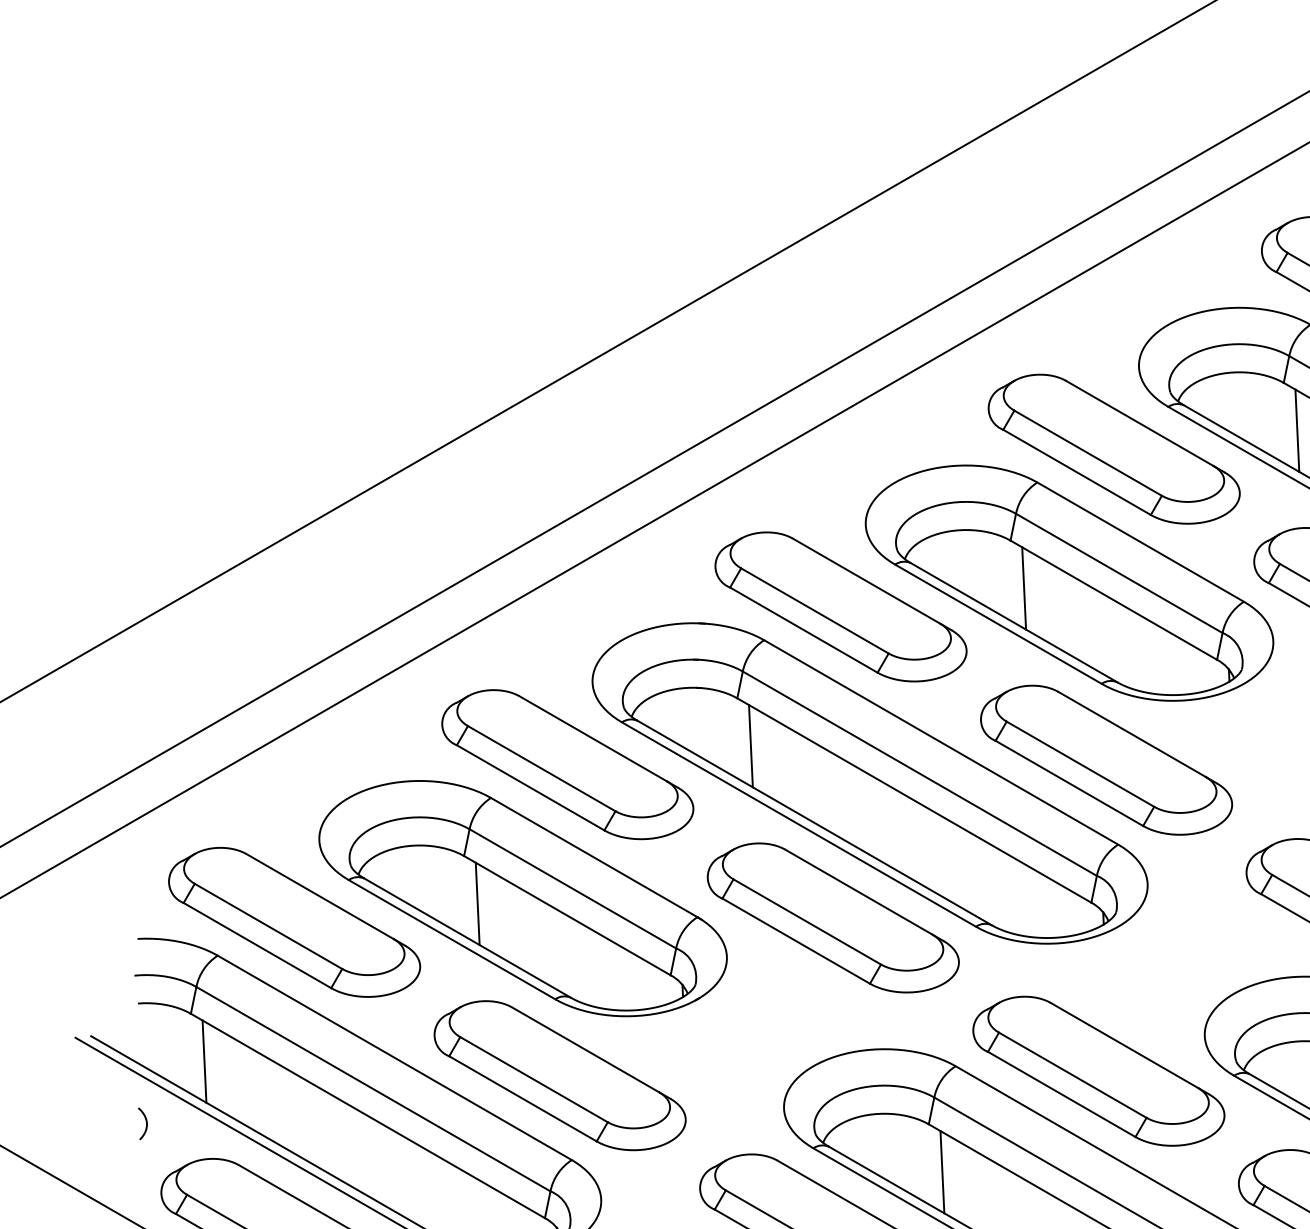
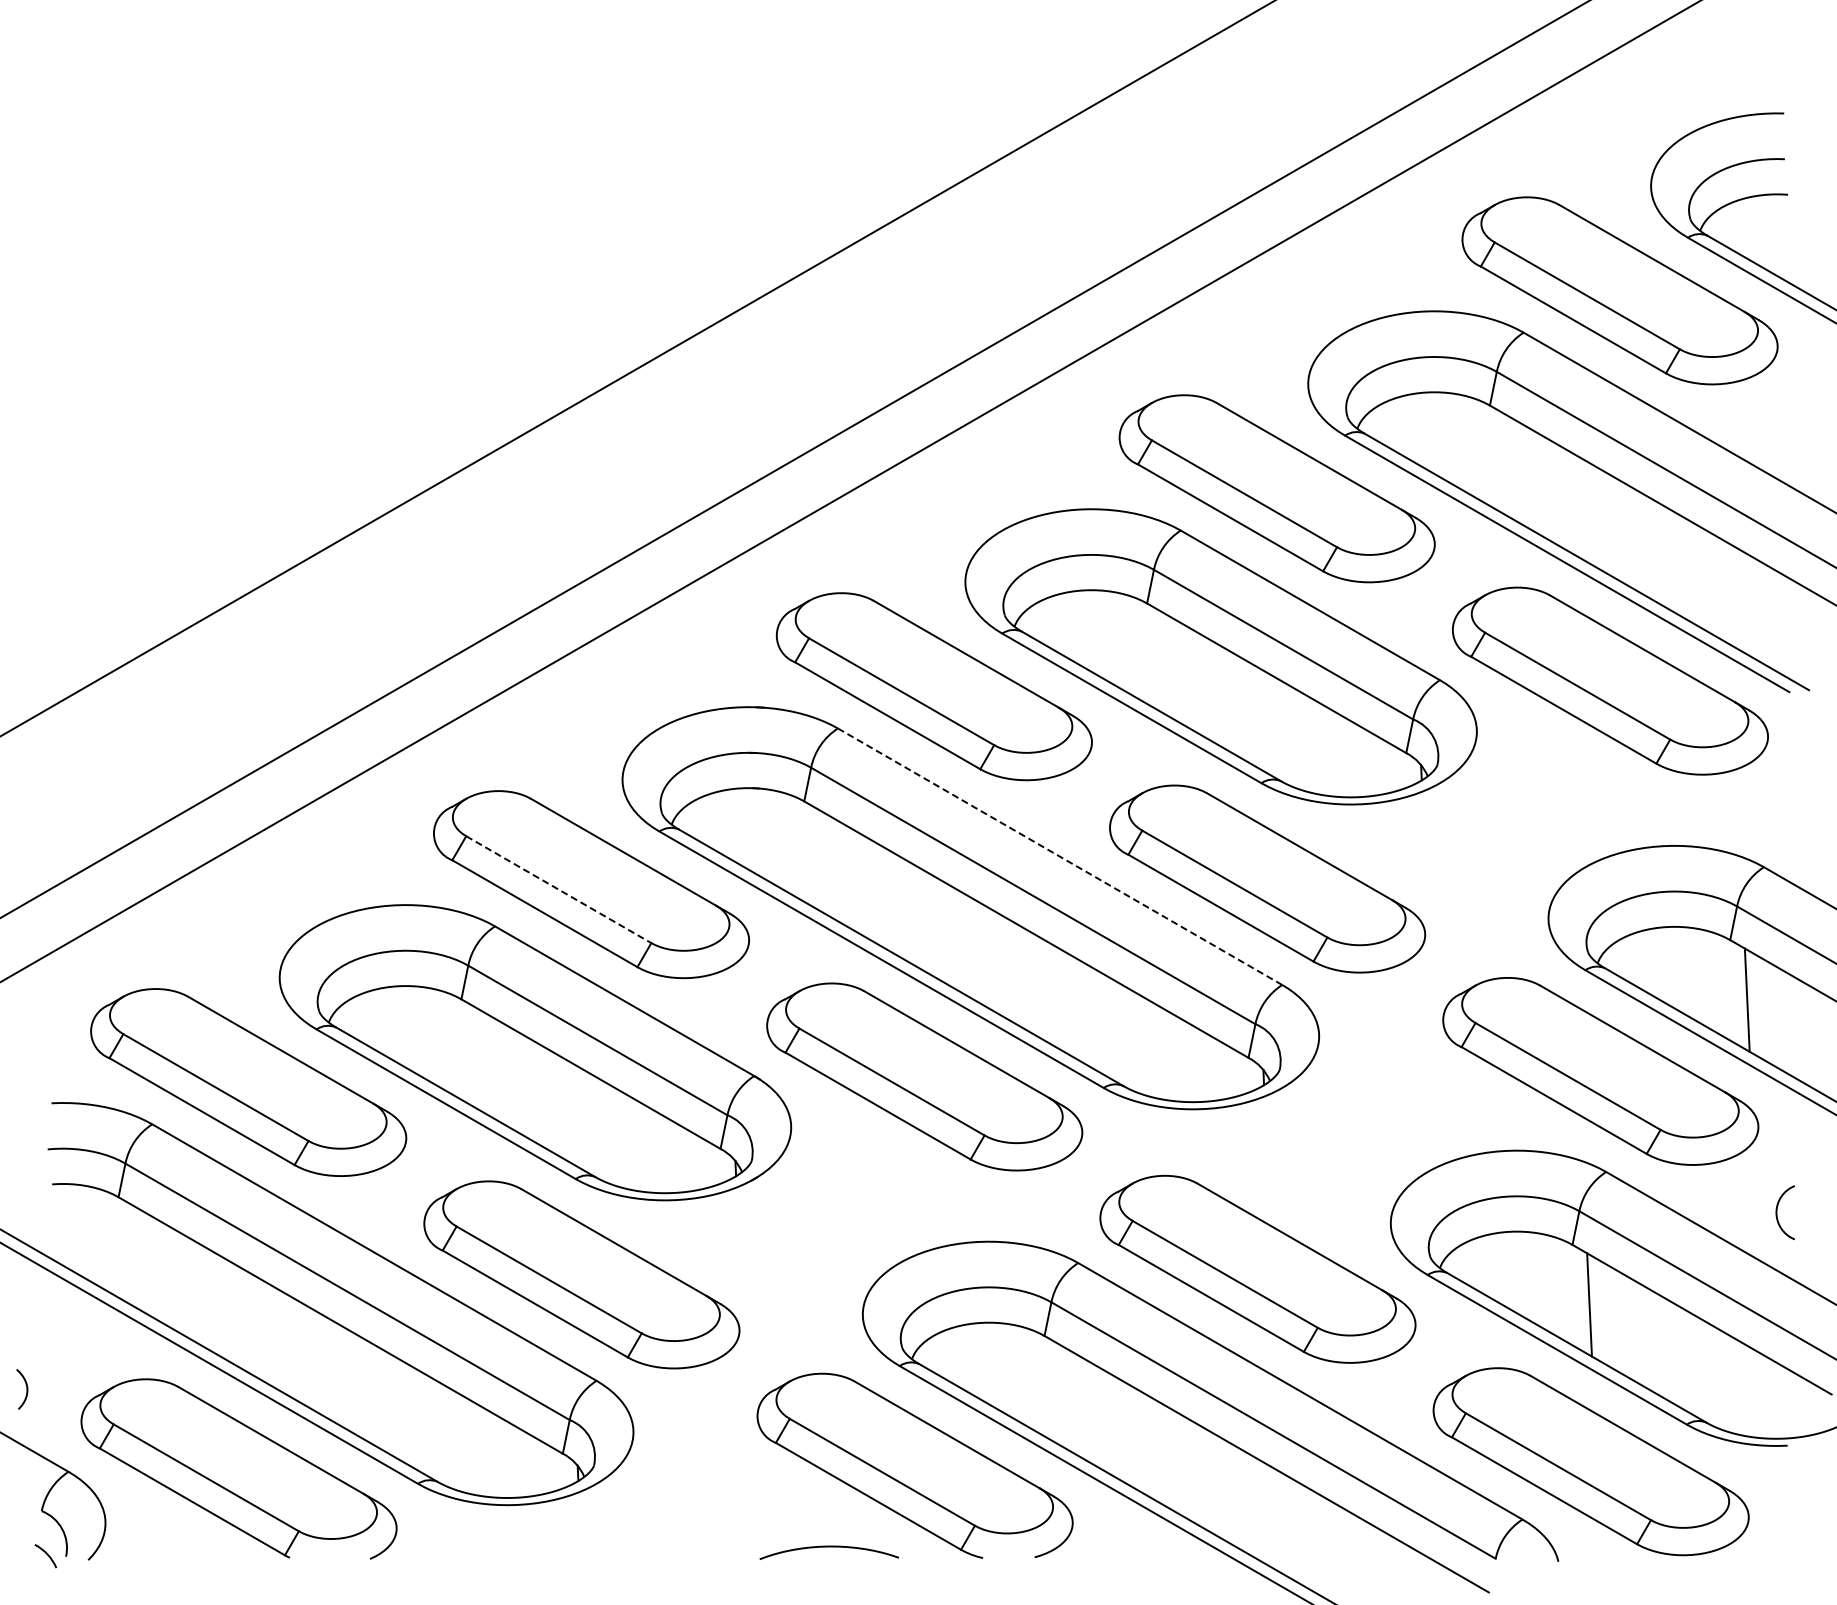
line: (1296, 430) -> (1506, 465), removed
line: (1023, 588) -> (1163, 663), removed
line: (941, 742) -> (1060, 856), solid -> dashed
line: (750, 746) -> (820, 861), removed
line: (541, 768) -> (558, 889), solid -> dashed
line: (477, 903) -> (478, 1058), removed
line: (204, 1061) -> (135, 1256), removed
curve: (146, 1123) -> (26, 1389), moved
line: (942, 1171) -> (1061, 1395), removed

